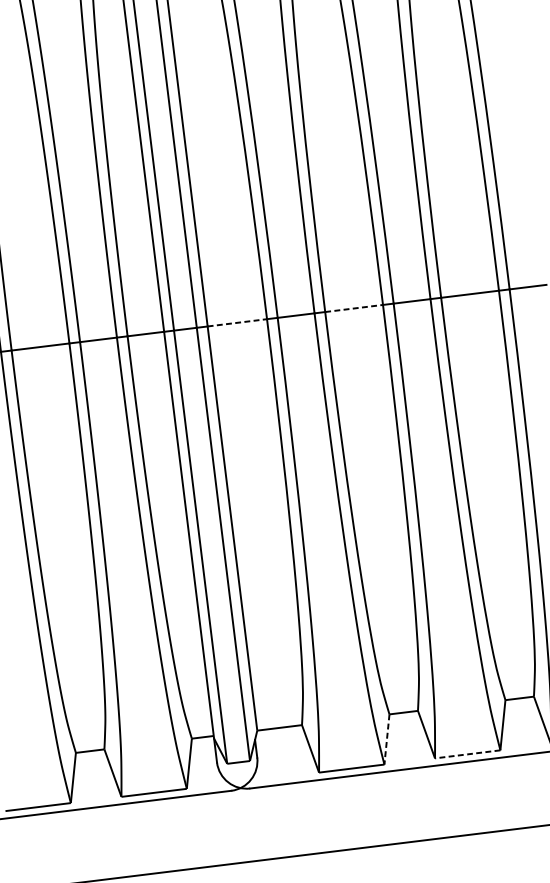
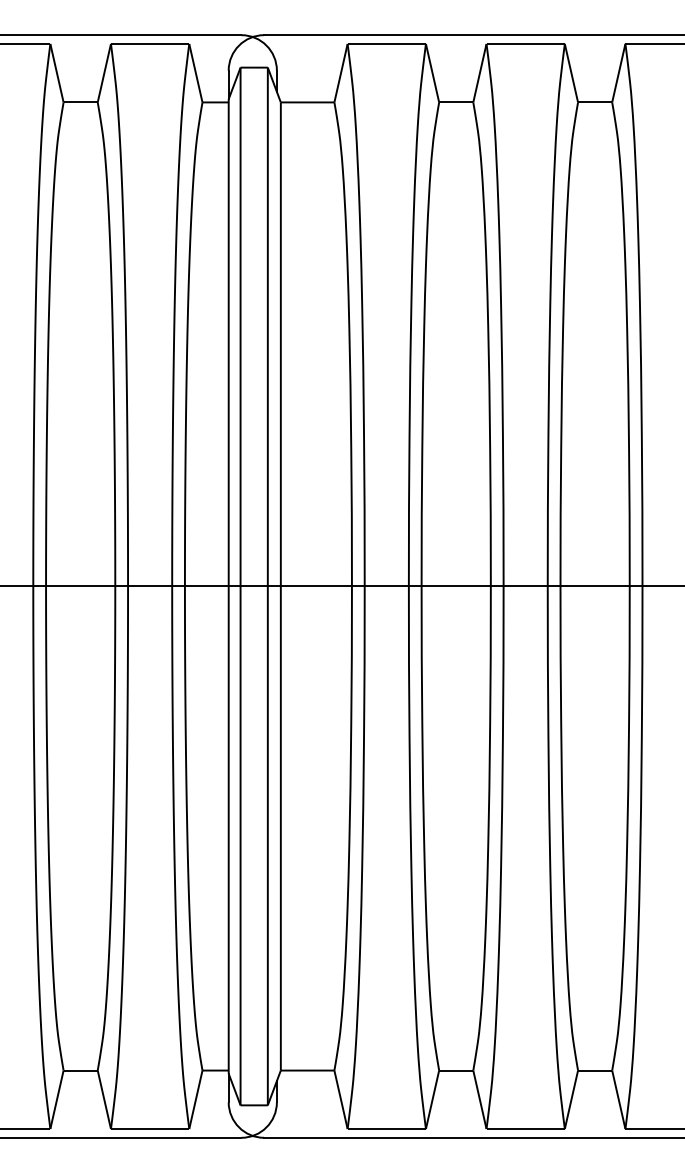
line: (354, 308) -> (456, 586), dashed -> solid
line: (237, 322) -> (316, 586), dashed -> solid
line: (386, 738) -> (432, 1098), dashed -> solid
line: (467, 754) -> (525, 1129), dashed -> solid

